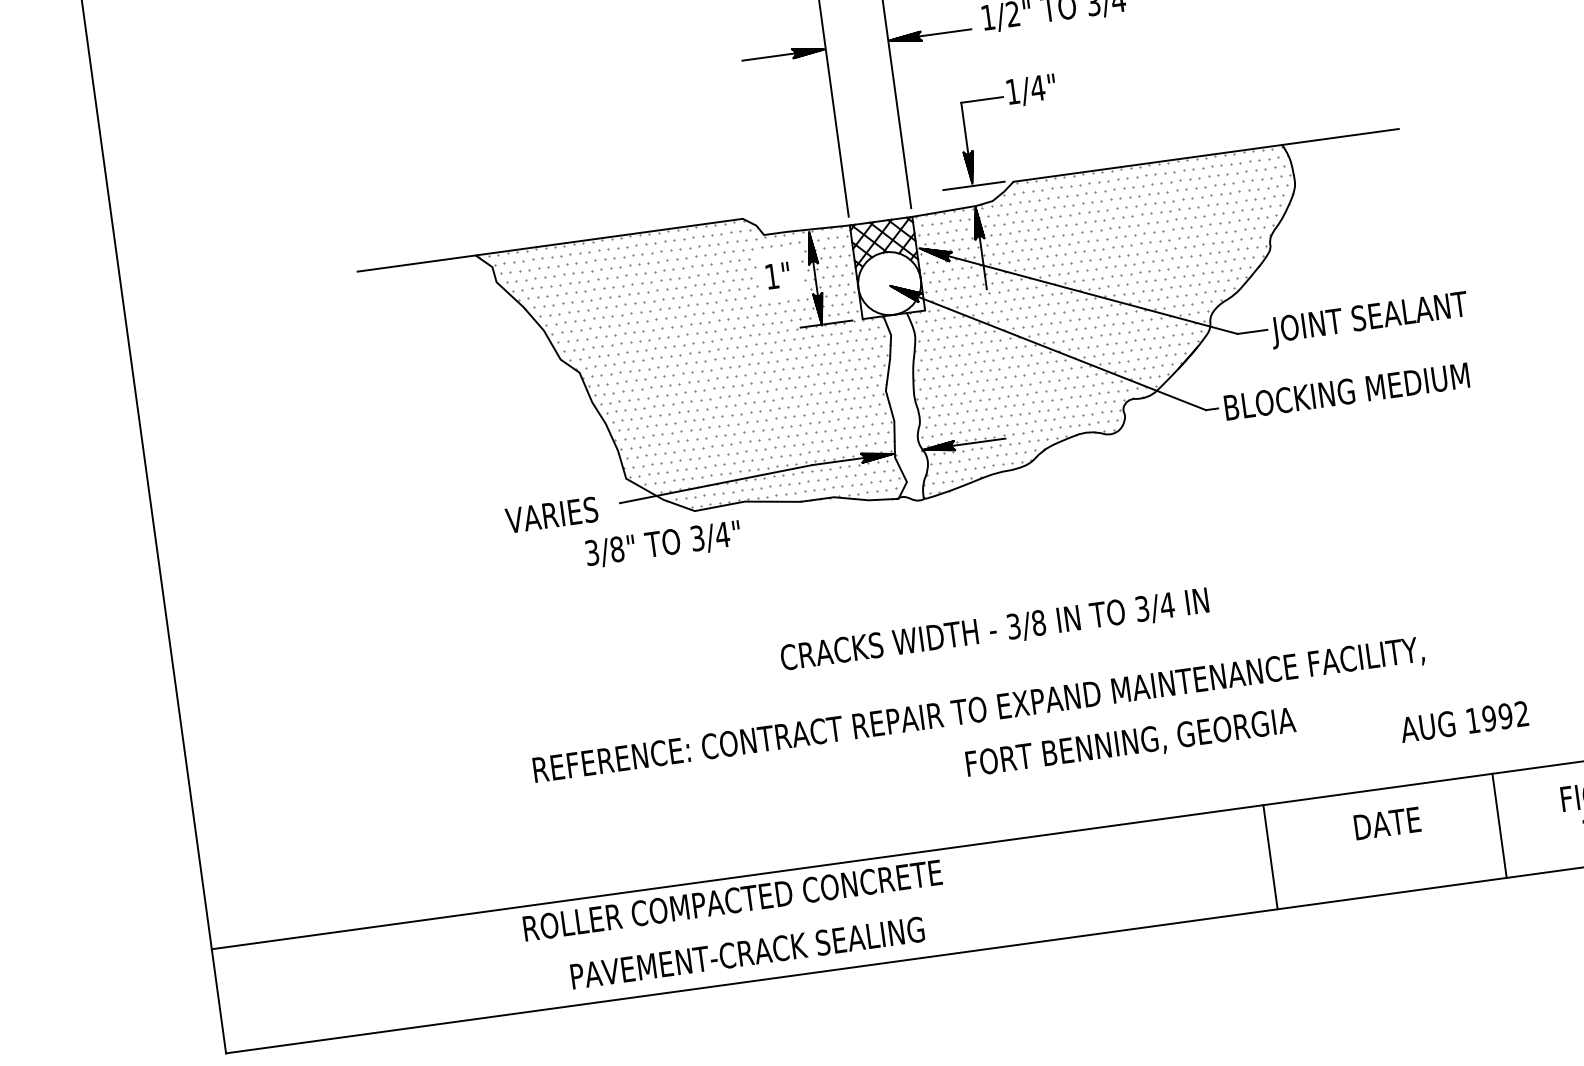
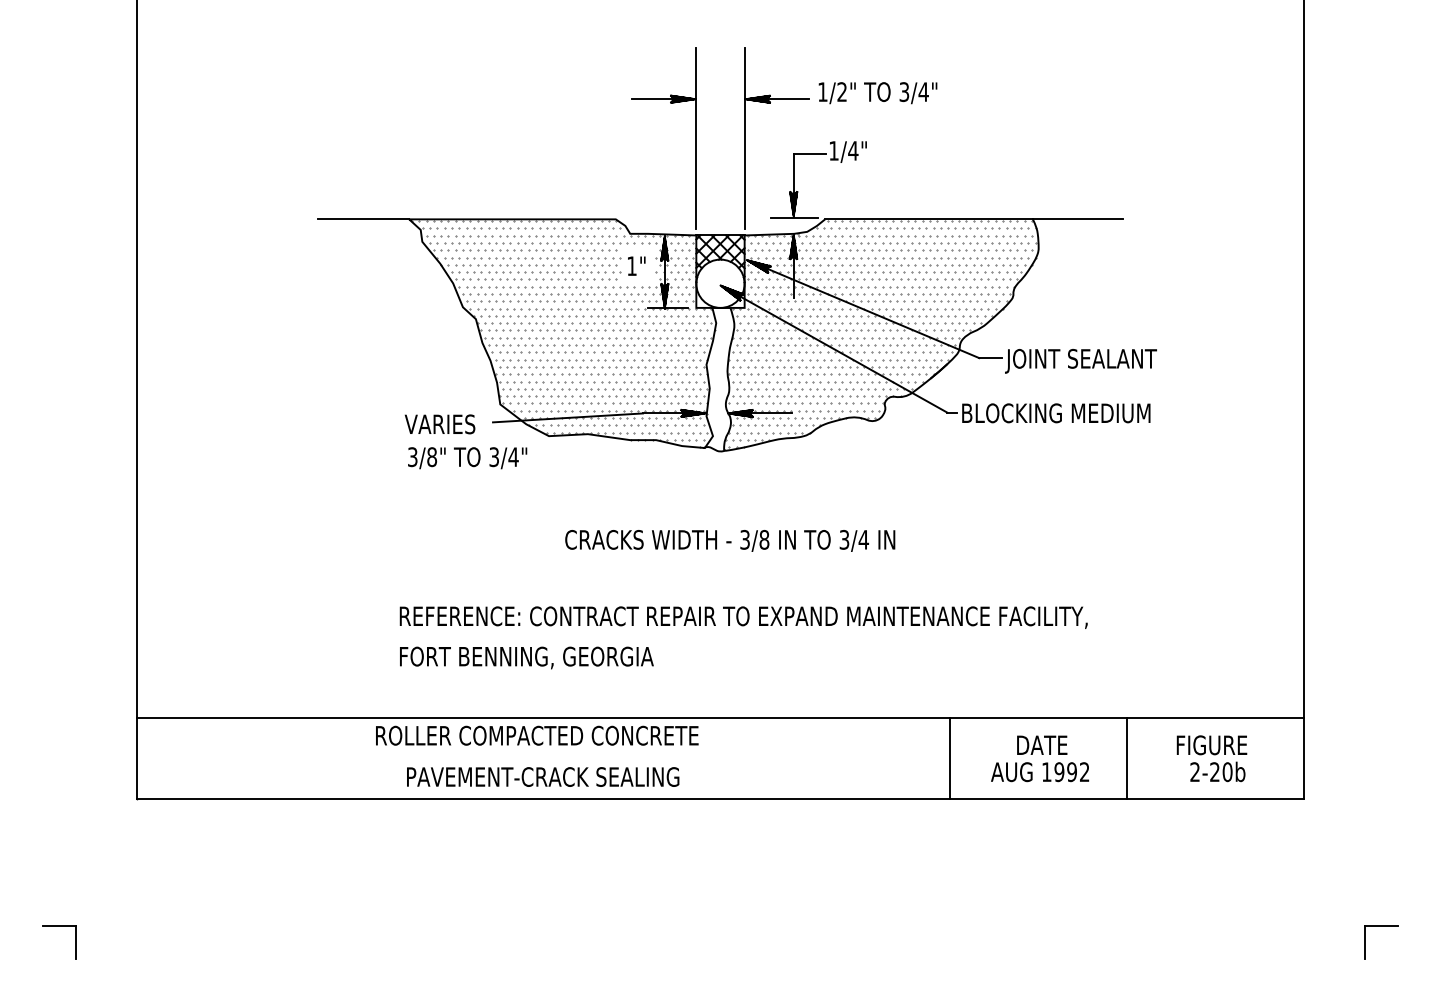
text: (663, 544) -> (467, 458), moved
text: (995, 629) -> (730, 540), moved
text: (1464, 722) -> (1040, 772), moved
text: (1130, 743) -> (526, 657), moved

